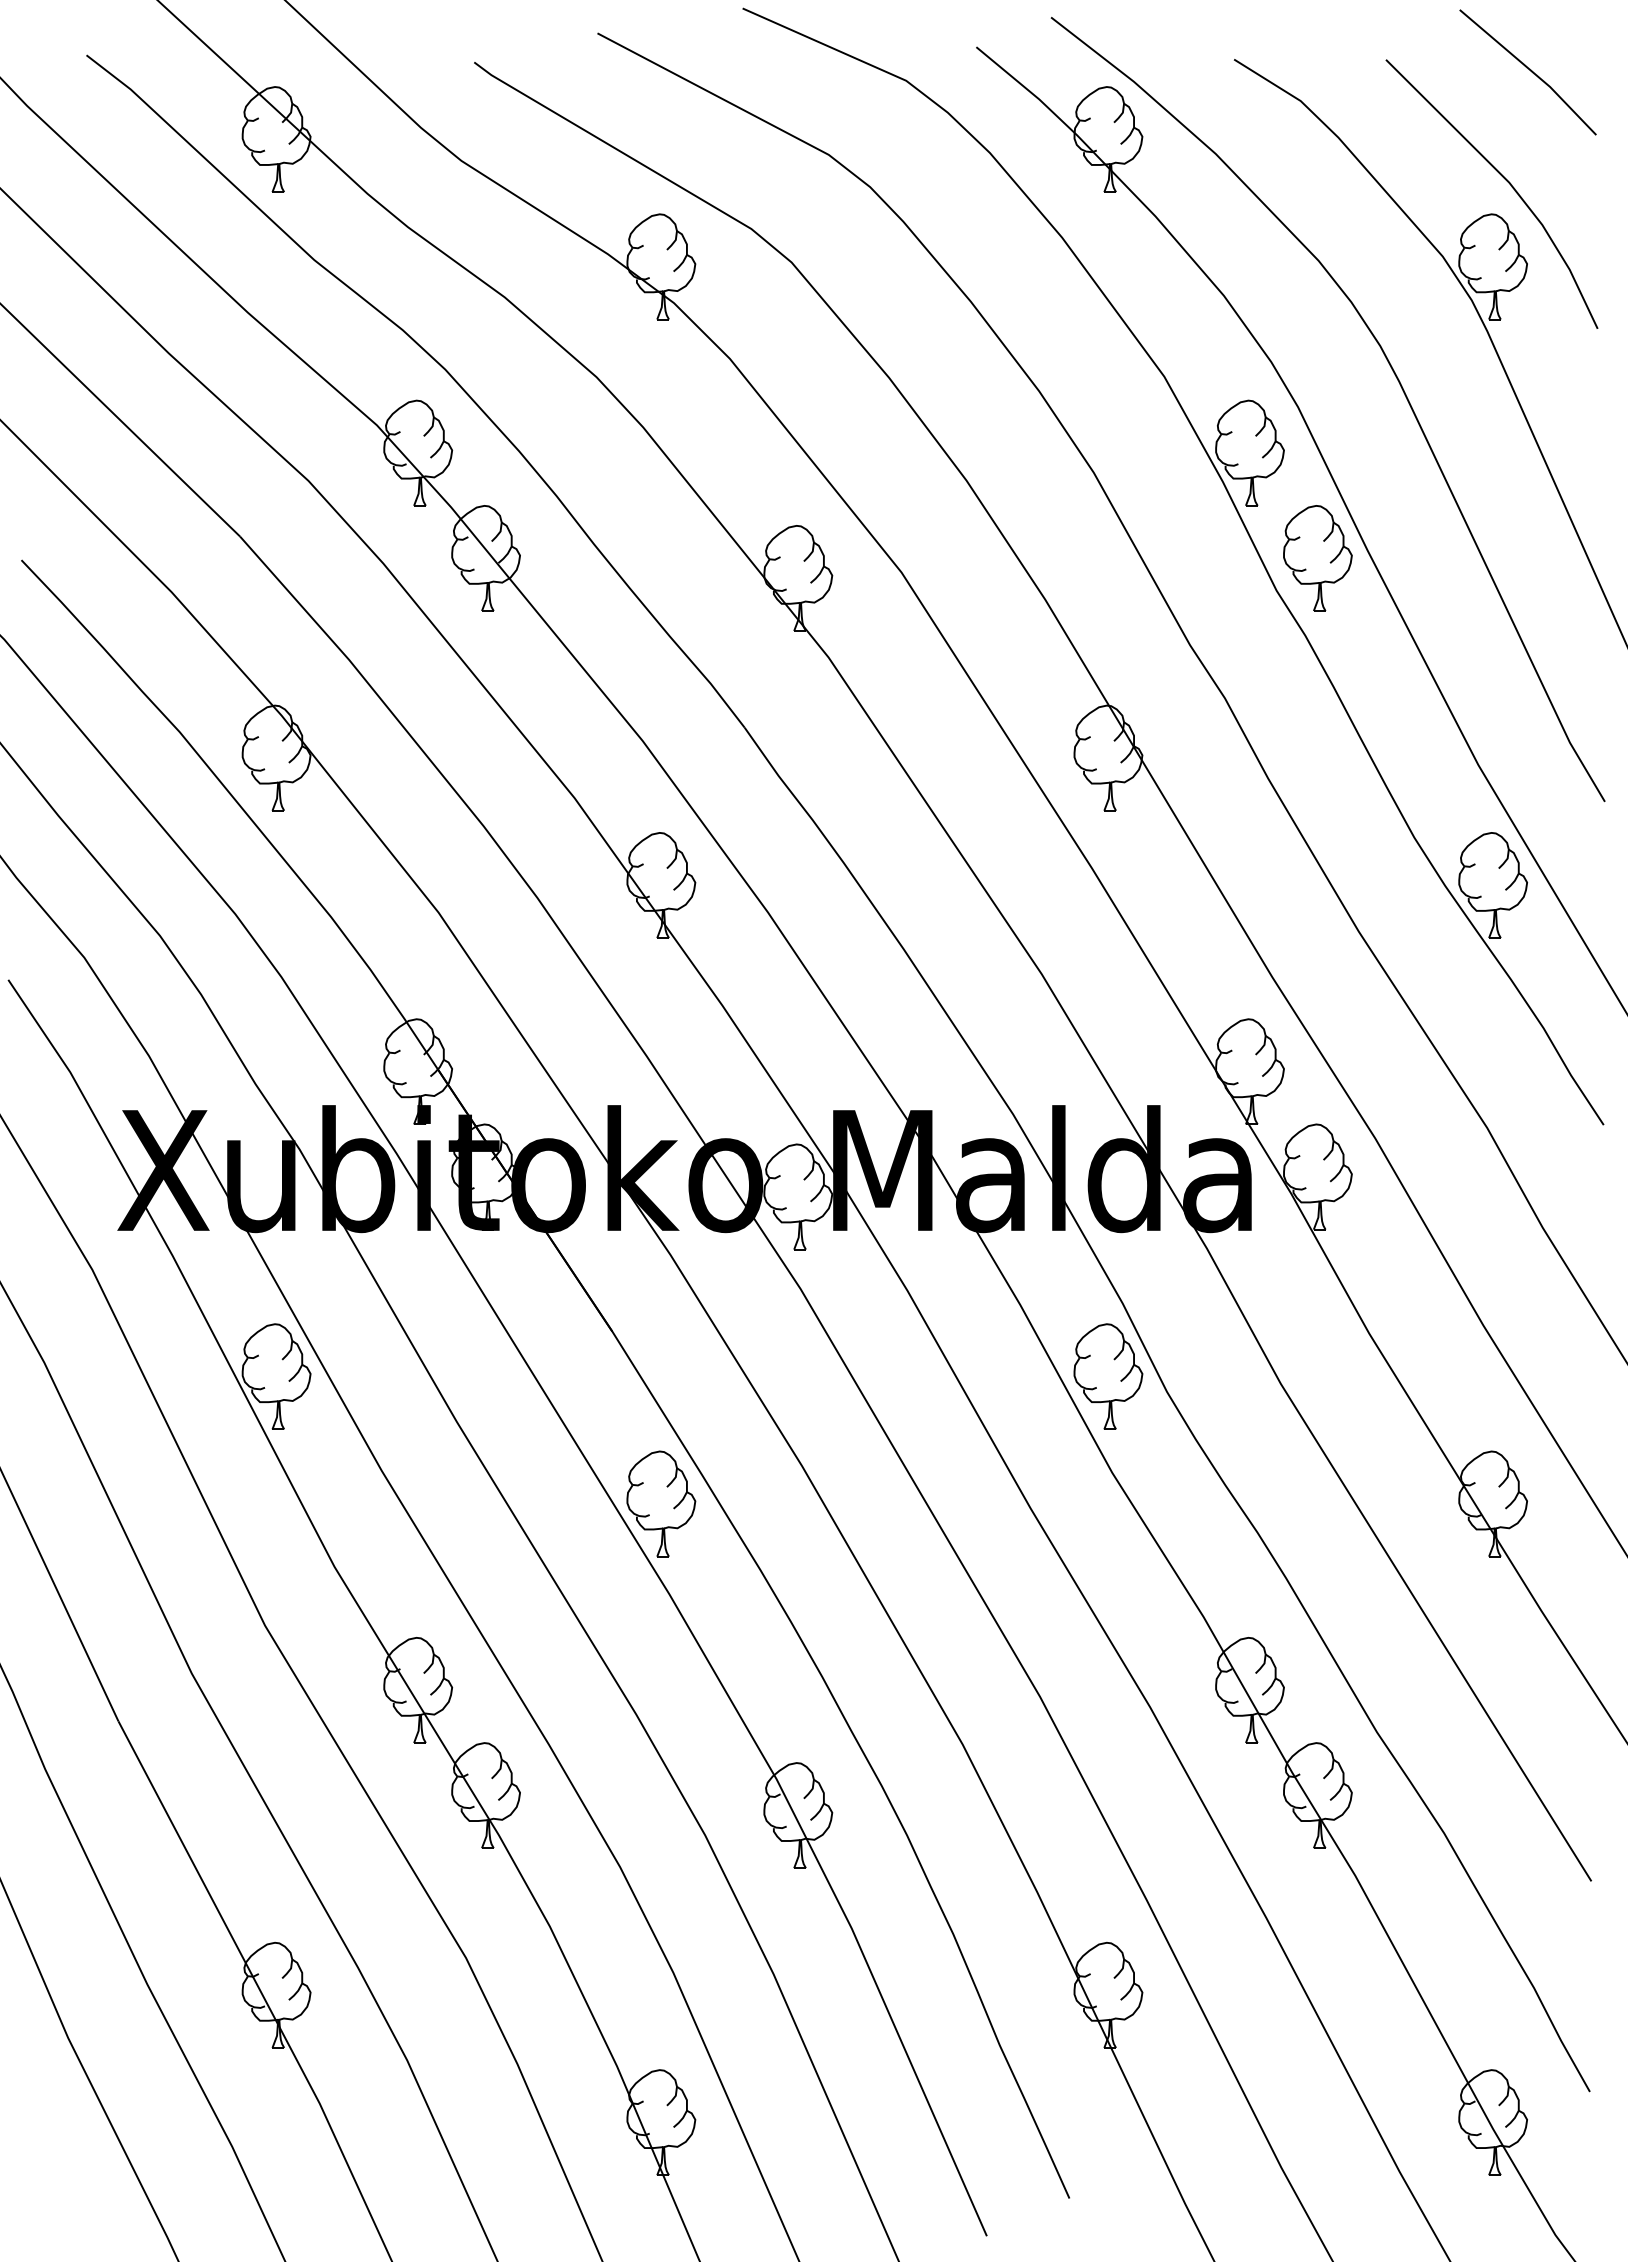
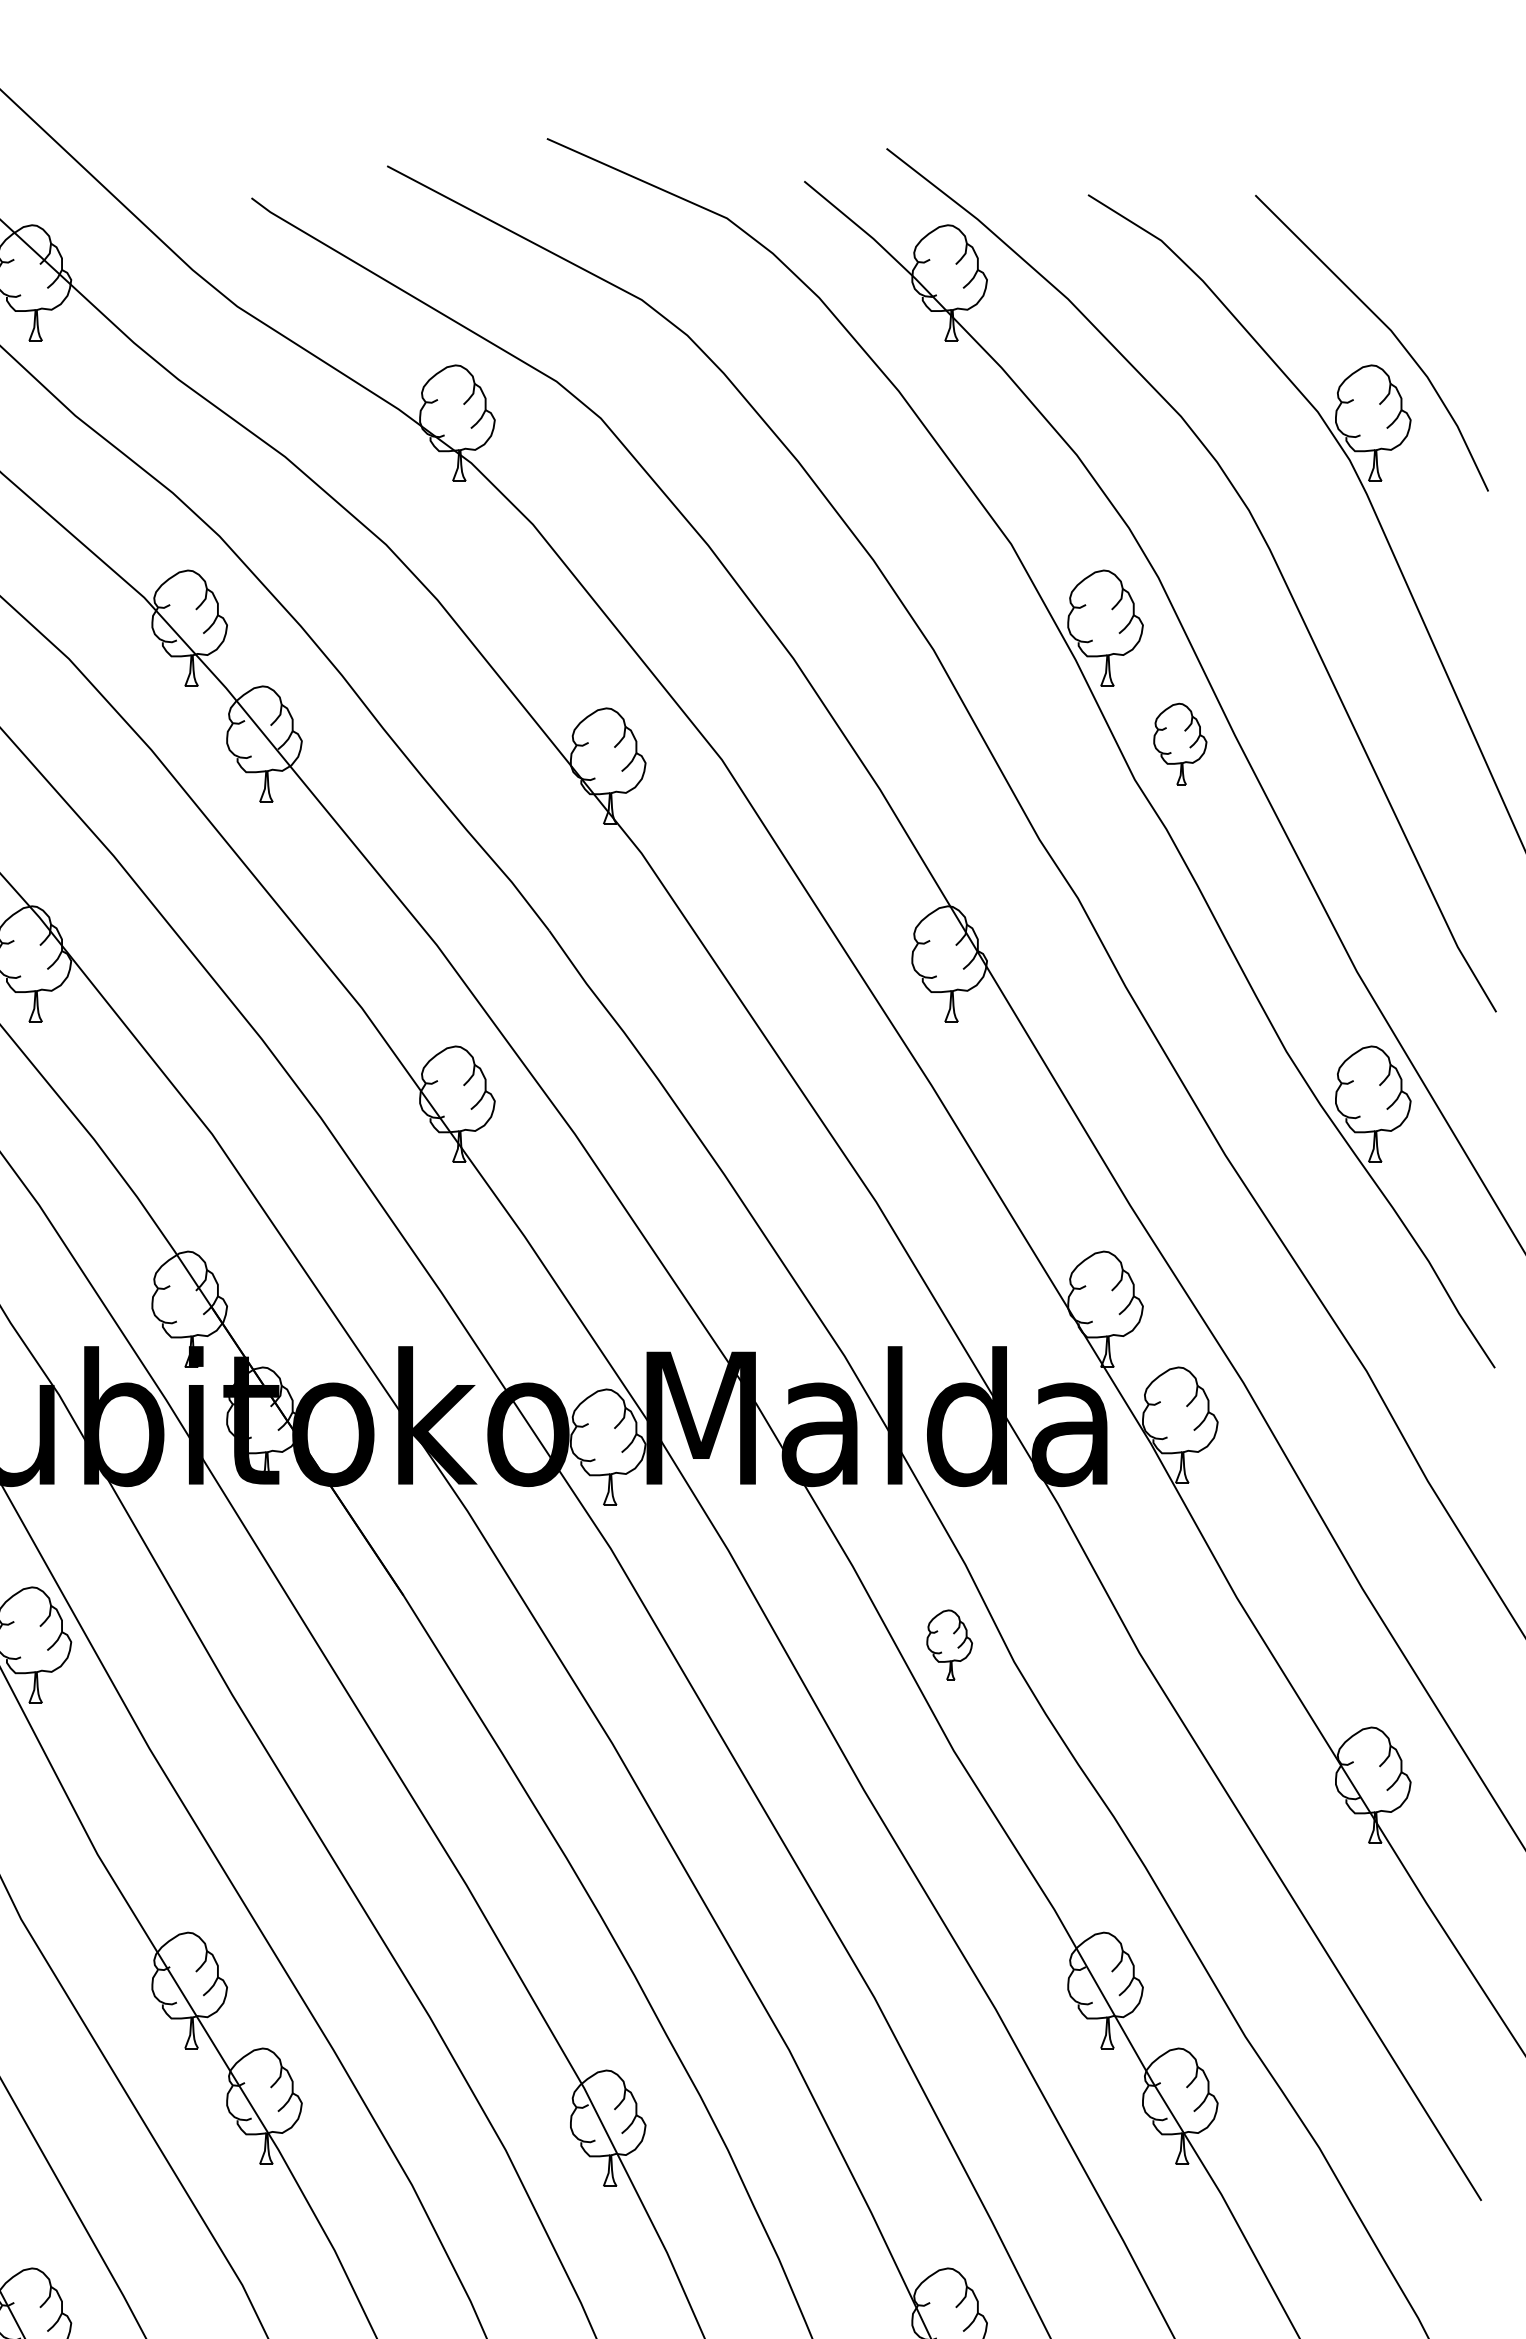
line: (1529, 70) -> (1413, 207), removed
part: (1317, 558) -> (1179, 744), size x0.7
part: (1108, 1376) -> (949, 1644), size x0.6
part: (661, 1503) -> (457, 1784), removed

